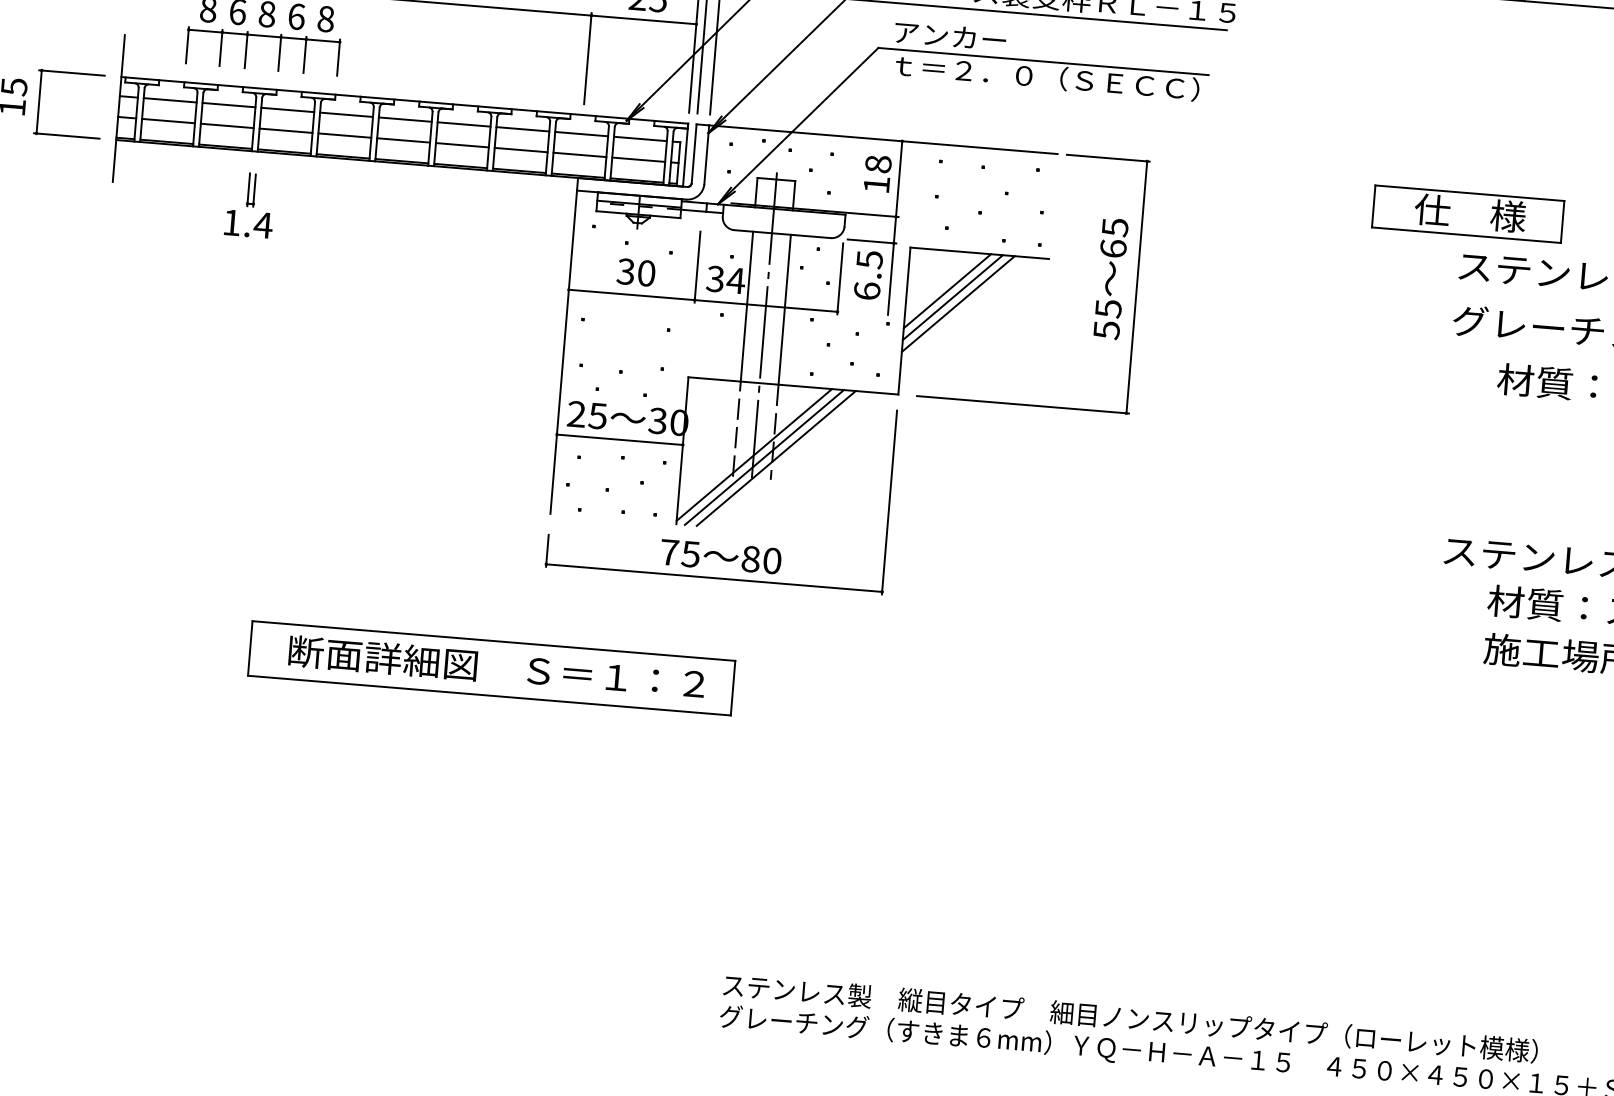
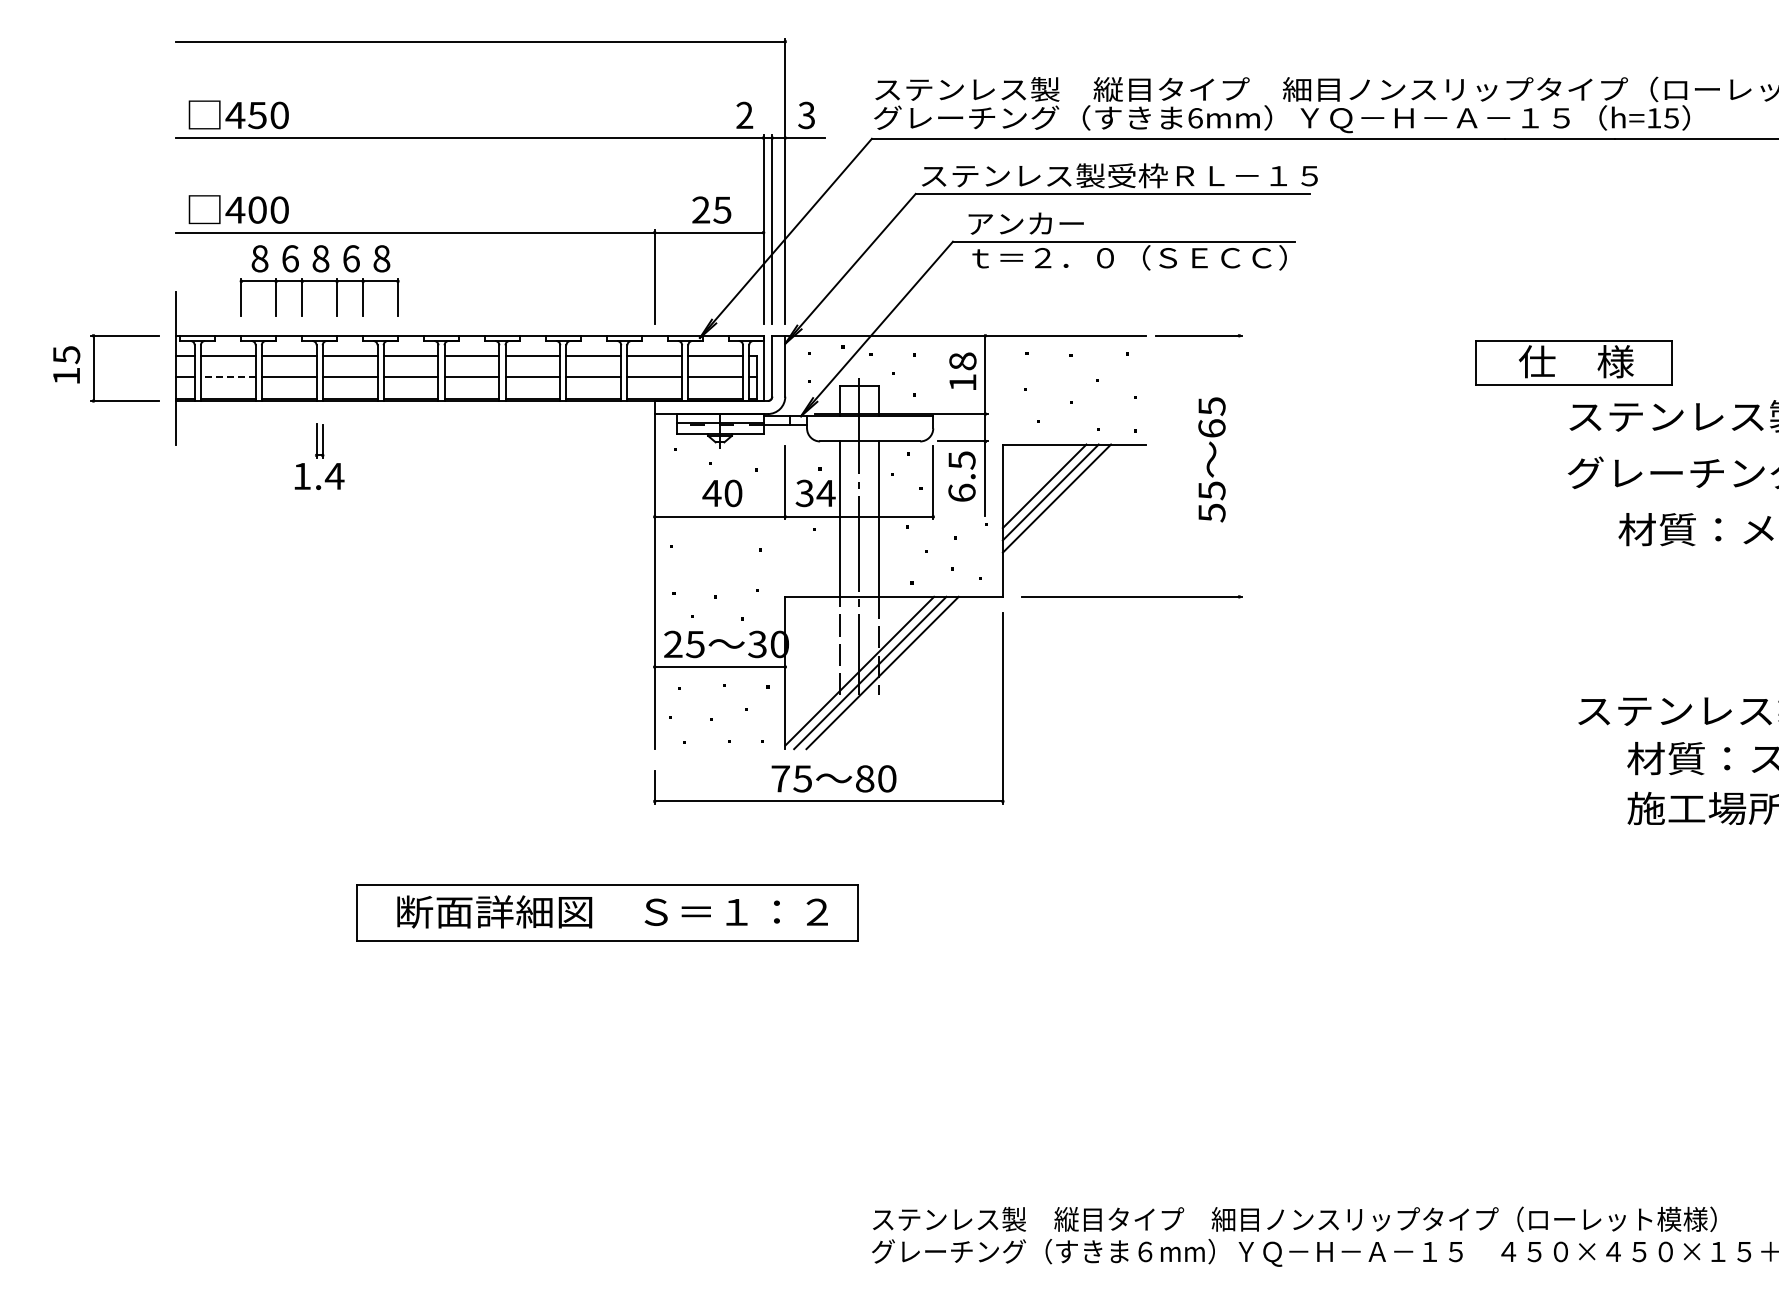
line: (167, 121) -> (227, 377), solid -> dashed
text: (625, 271) -> (711, 493), 30 -> 40
line: (1137, 286) -> (1239, 465), removed

